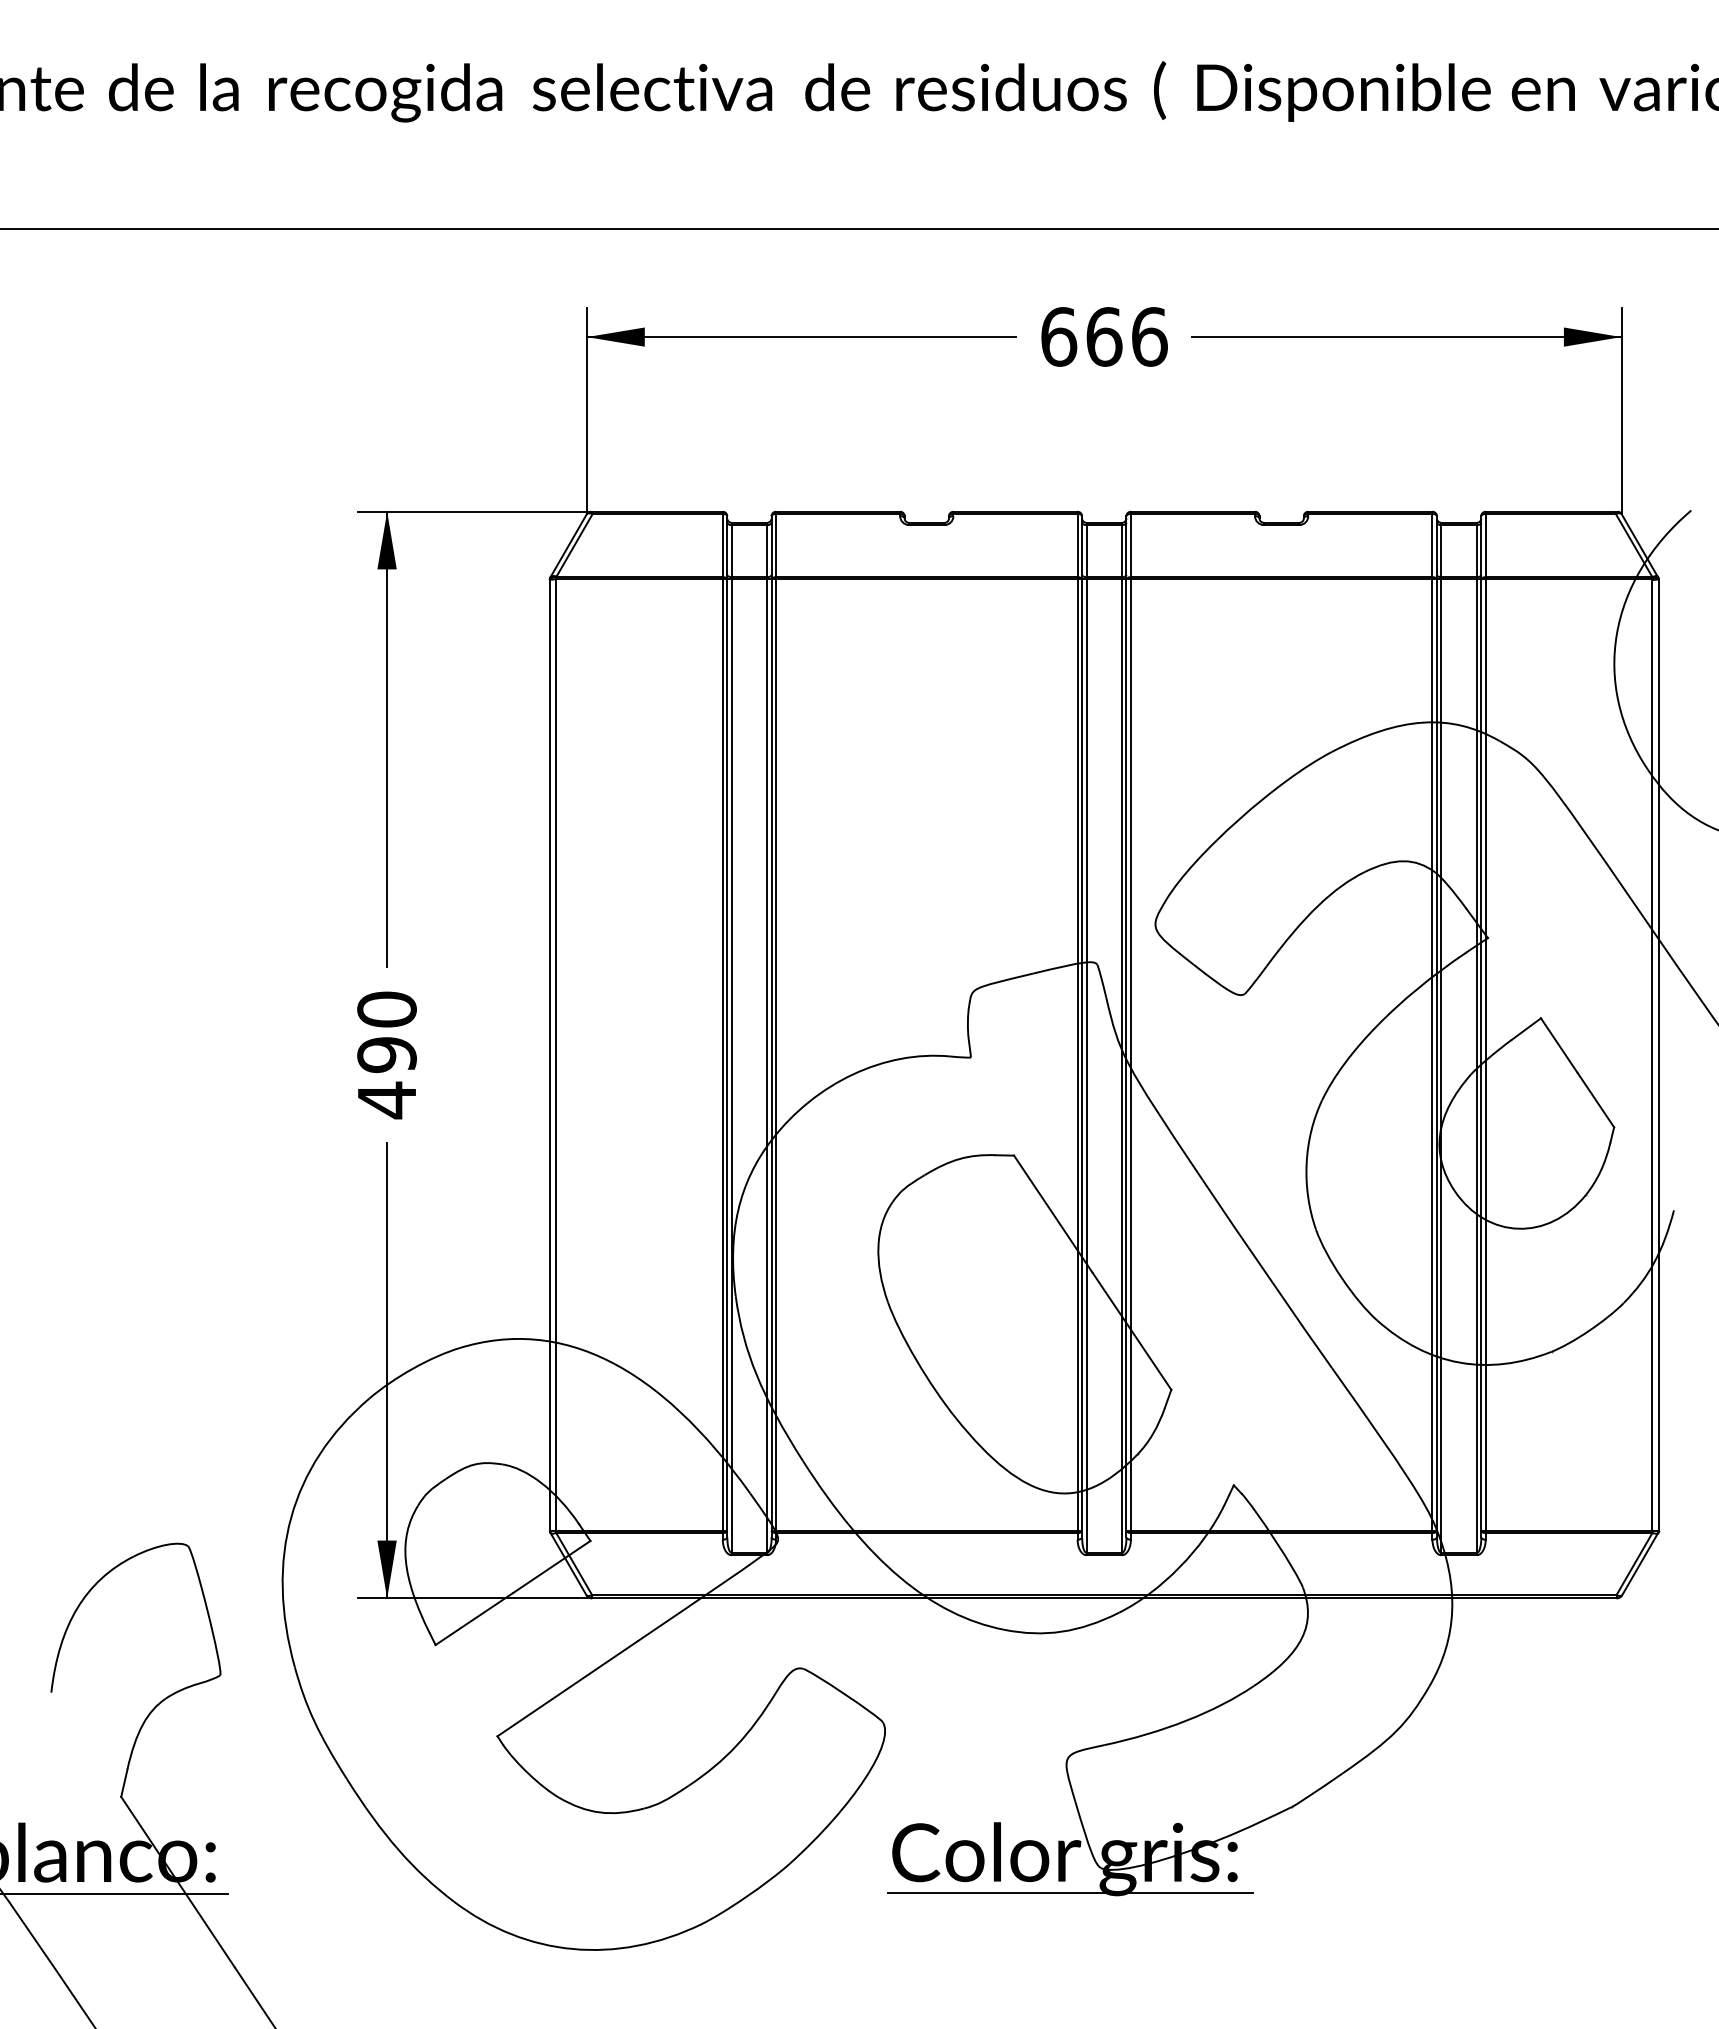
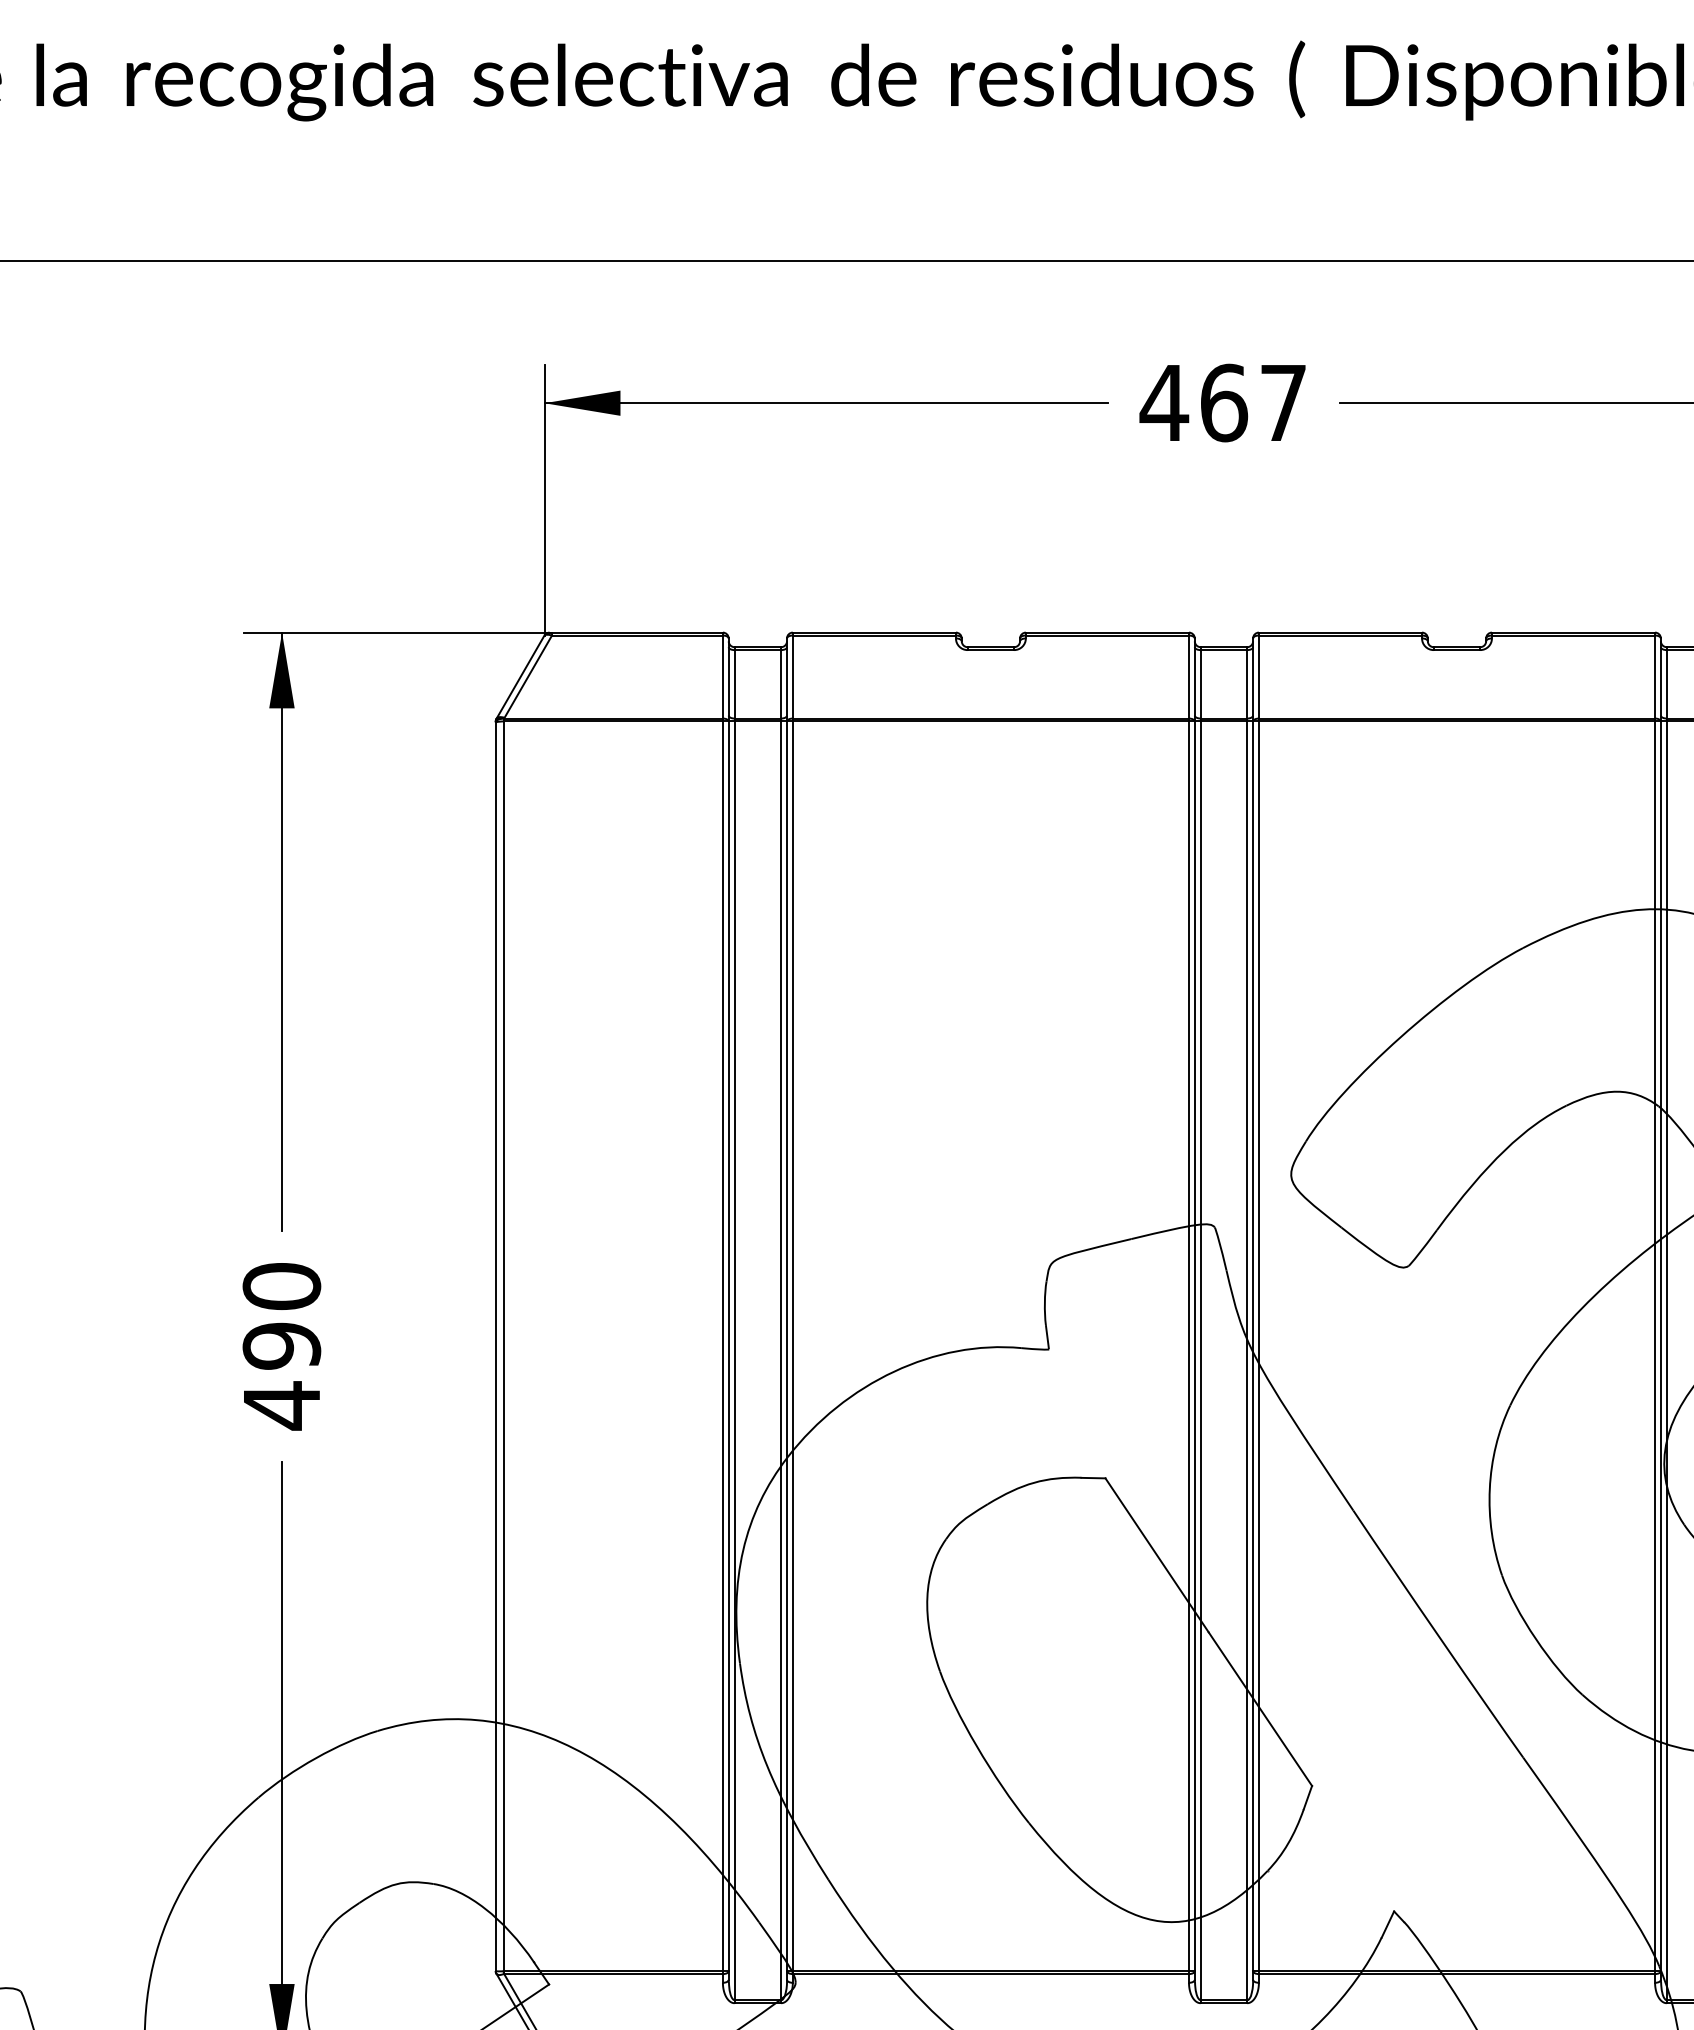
text: (1103, 336) -> (1222, 402), 666 -> 467

